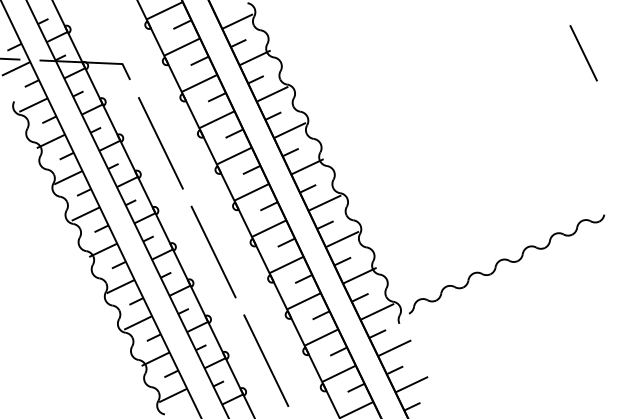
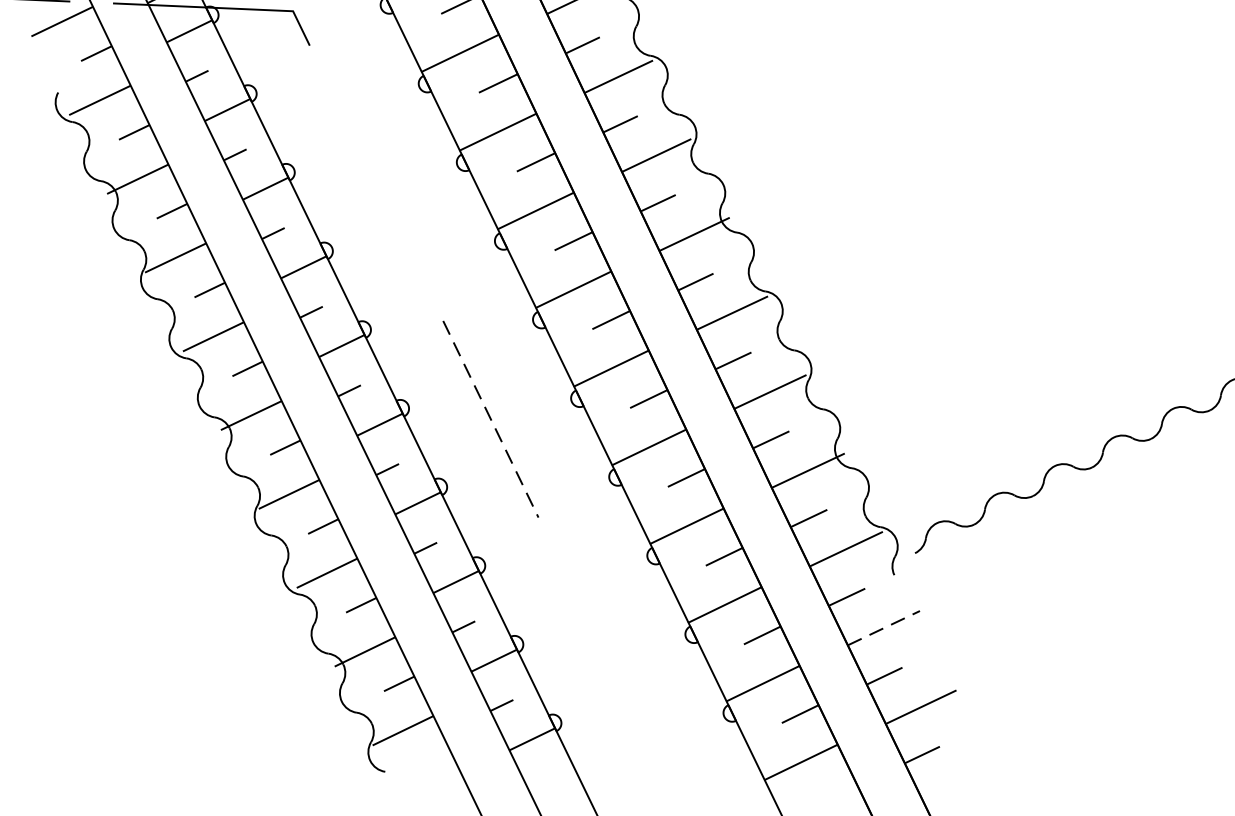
line: (160, 143) -> (375, 183), removed
line: (213, 252) -> (490, 420), solid -> dashed
line: (395, 348) -> (885, 628), solid -> dashed
line: (266, 360) -> (605, 654), removed

